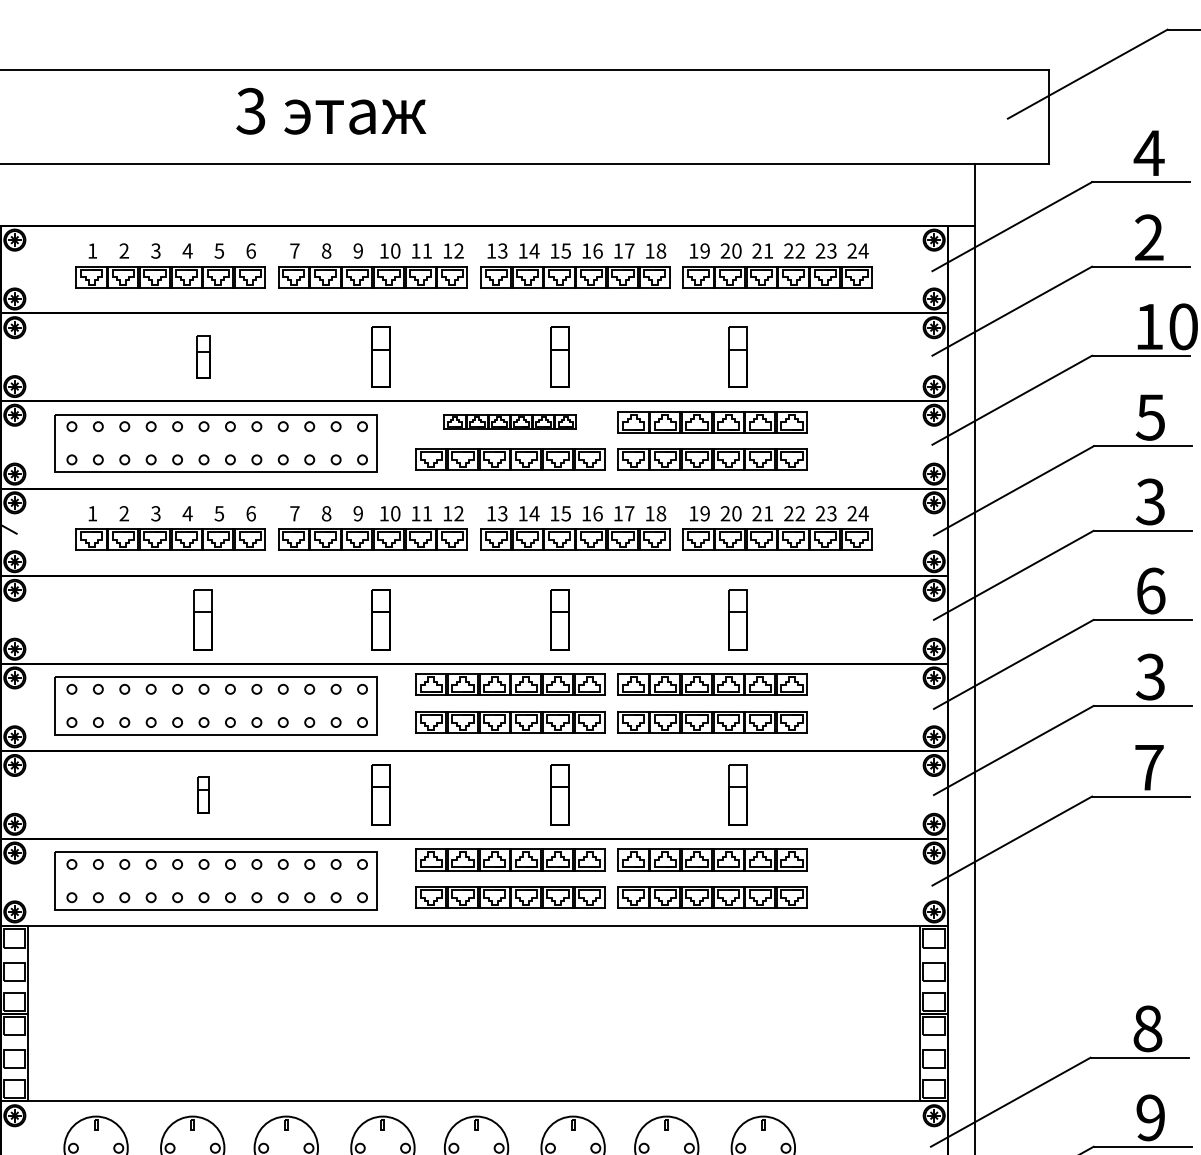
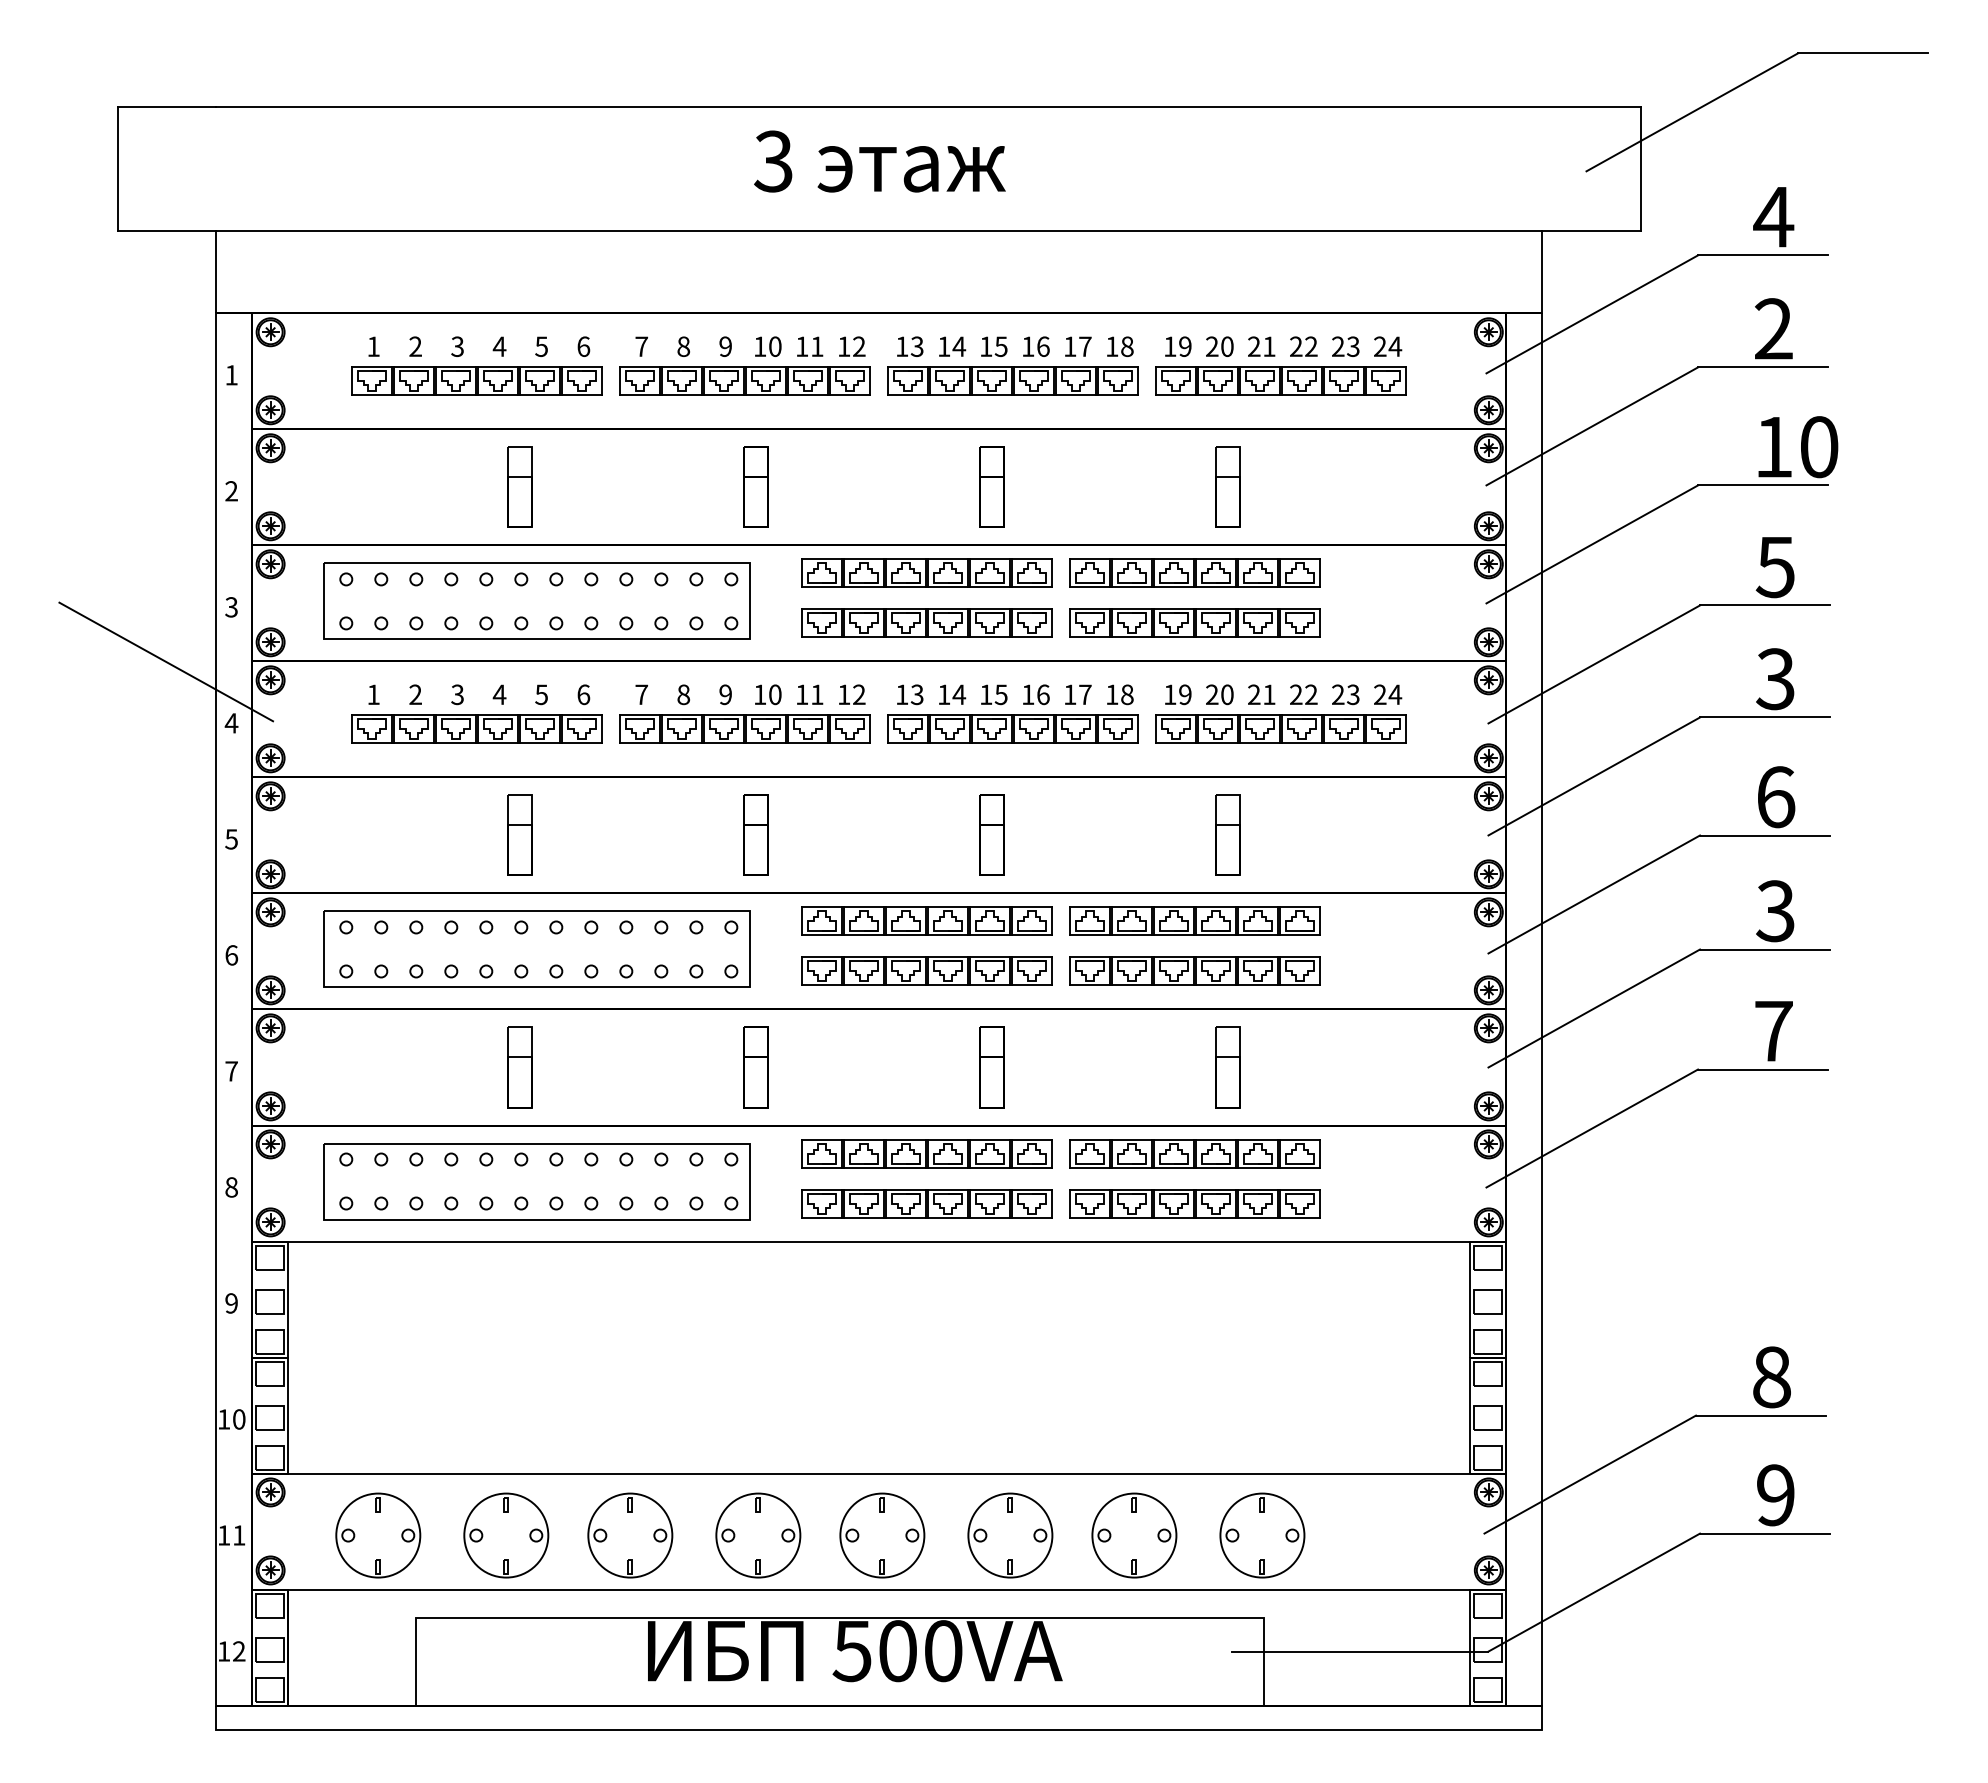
text: (330, 111) -> (879, 161), moved
part: (202, 356) -> (519, 486), size x1.43
part: (509, 421) -> (926, 572), size x1.43
part: (202, 795) -> (519, 1067), size x1.67

